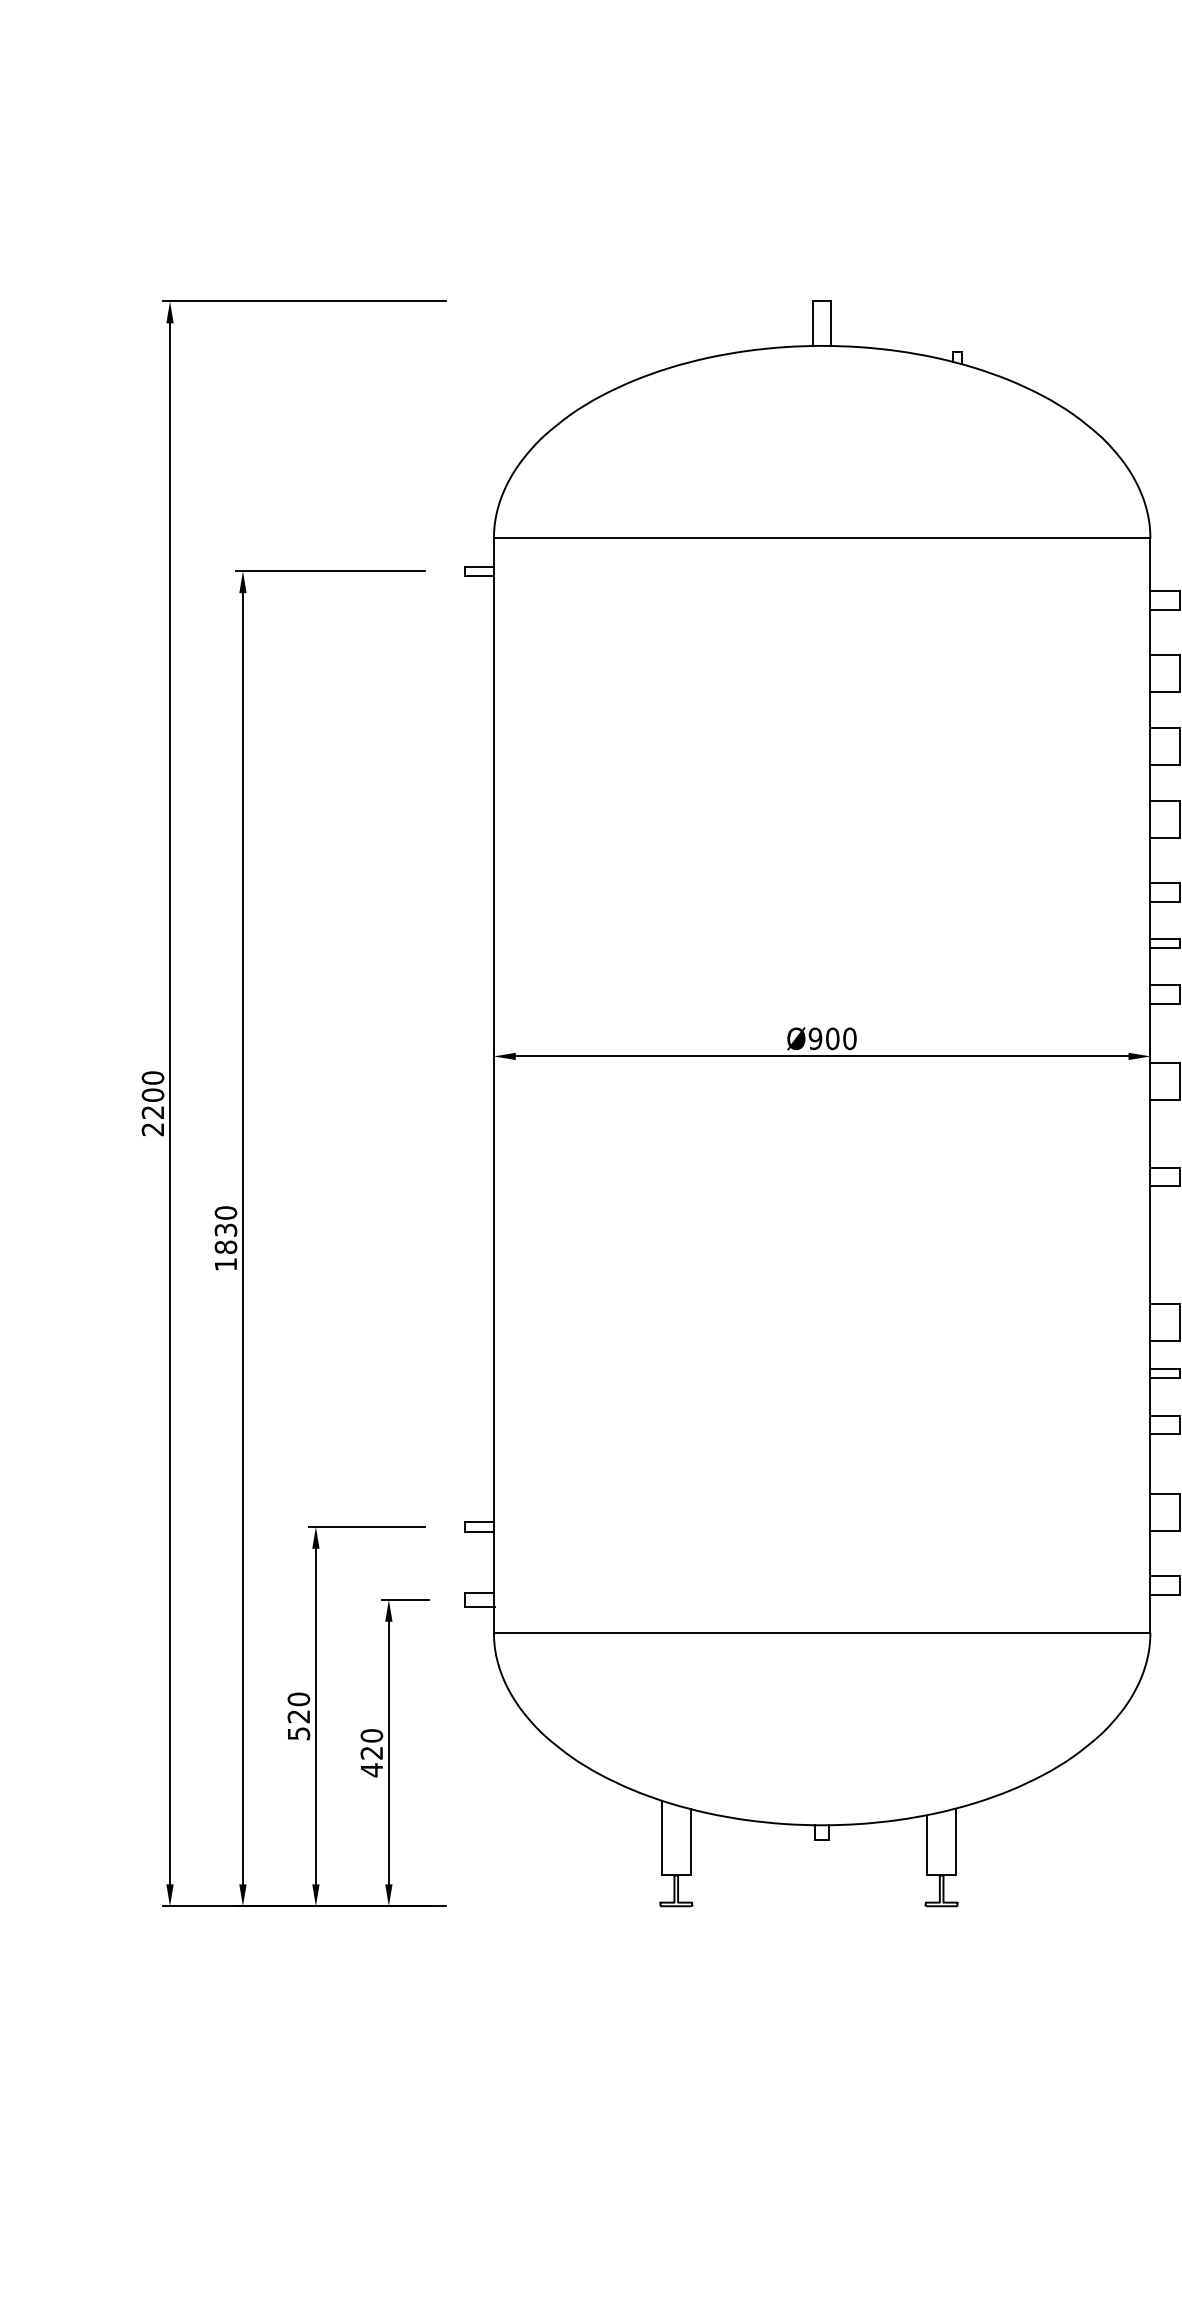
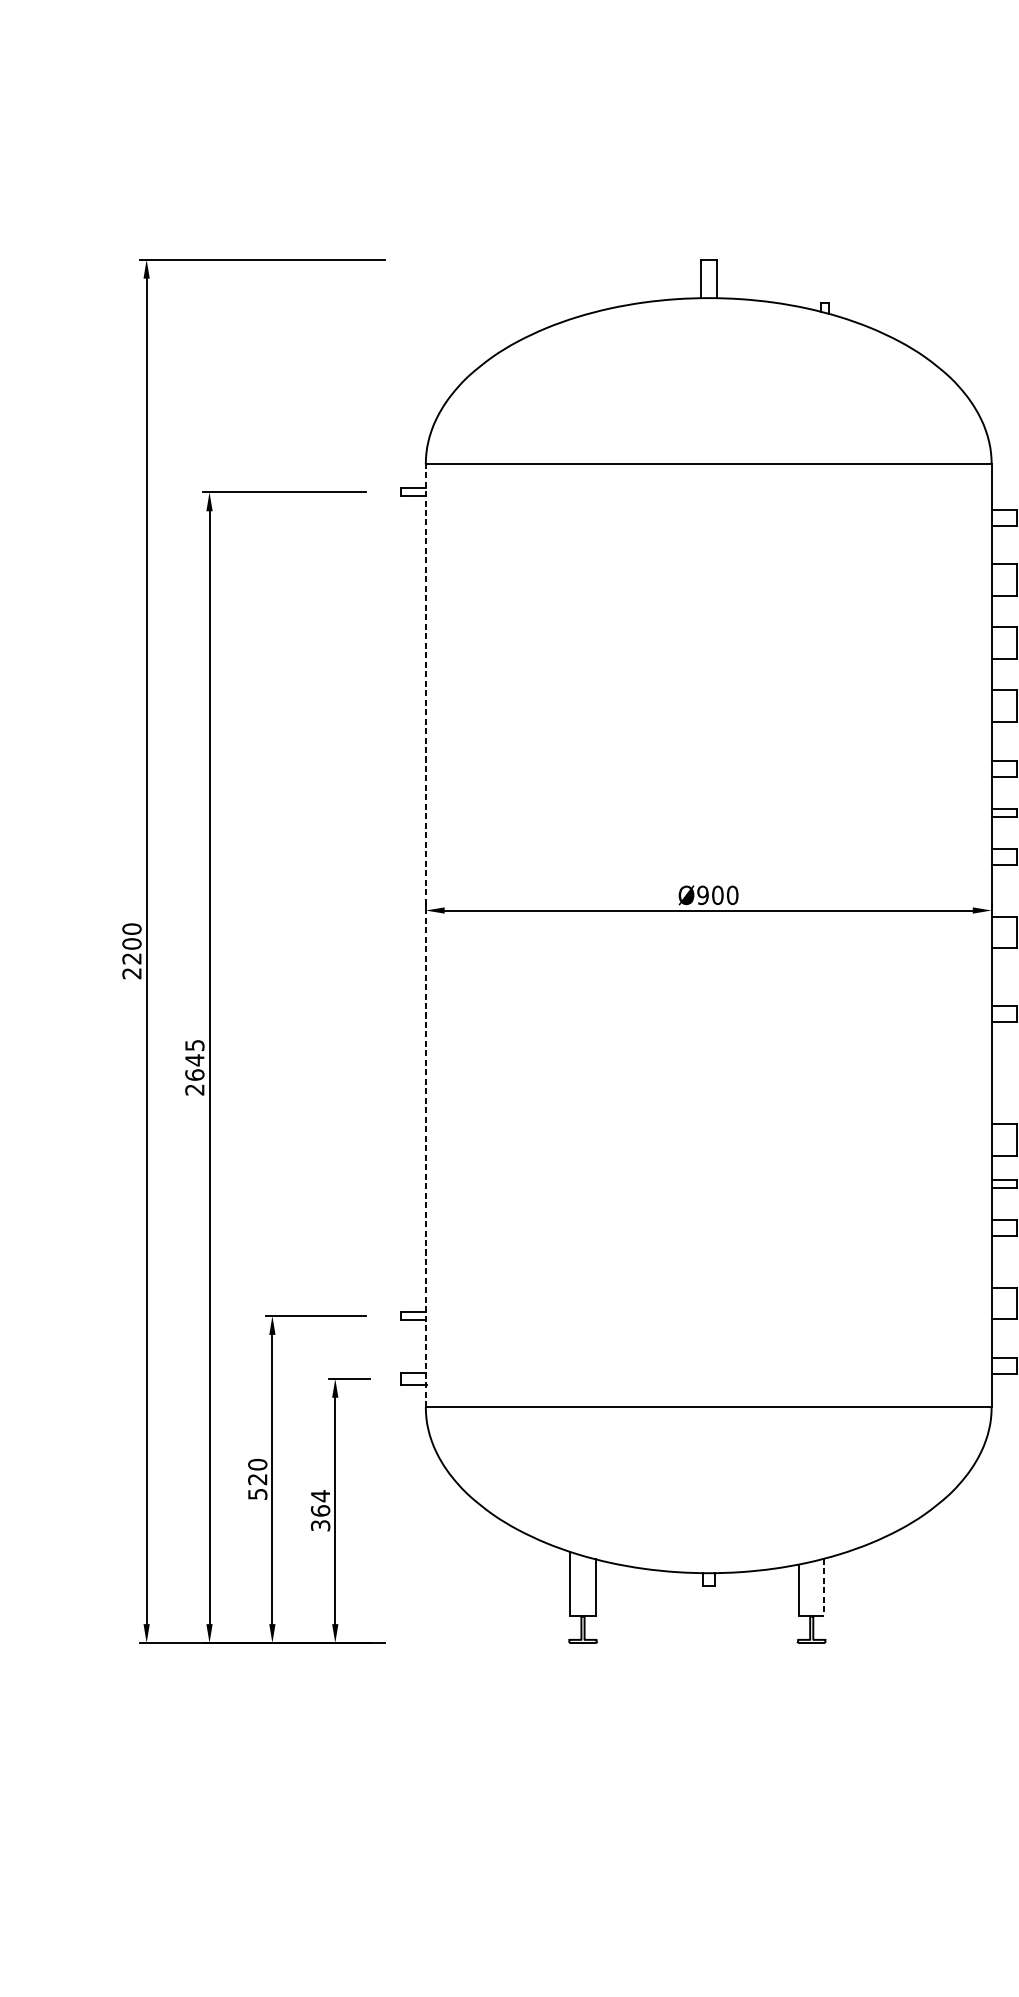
line: (493, 1085) -> (425, 935), solid -> dashed
text: (225, 1238) -> (194, 1067), 1830 -> 2645
text: (371, 1752) -> (320, 1510), 420 -> 364
line: (956, 1842) -> (824, 1588), solid -> dashed

